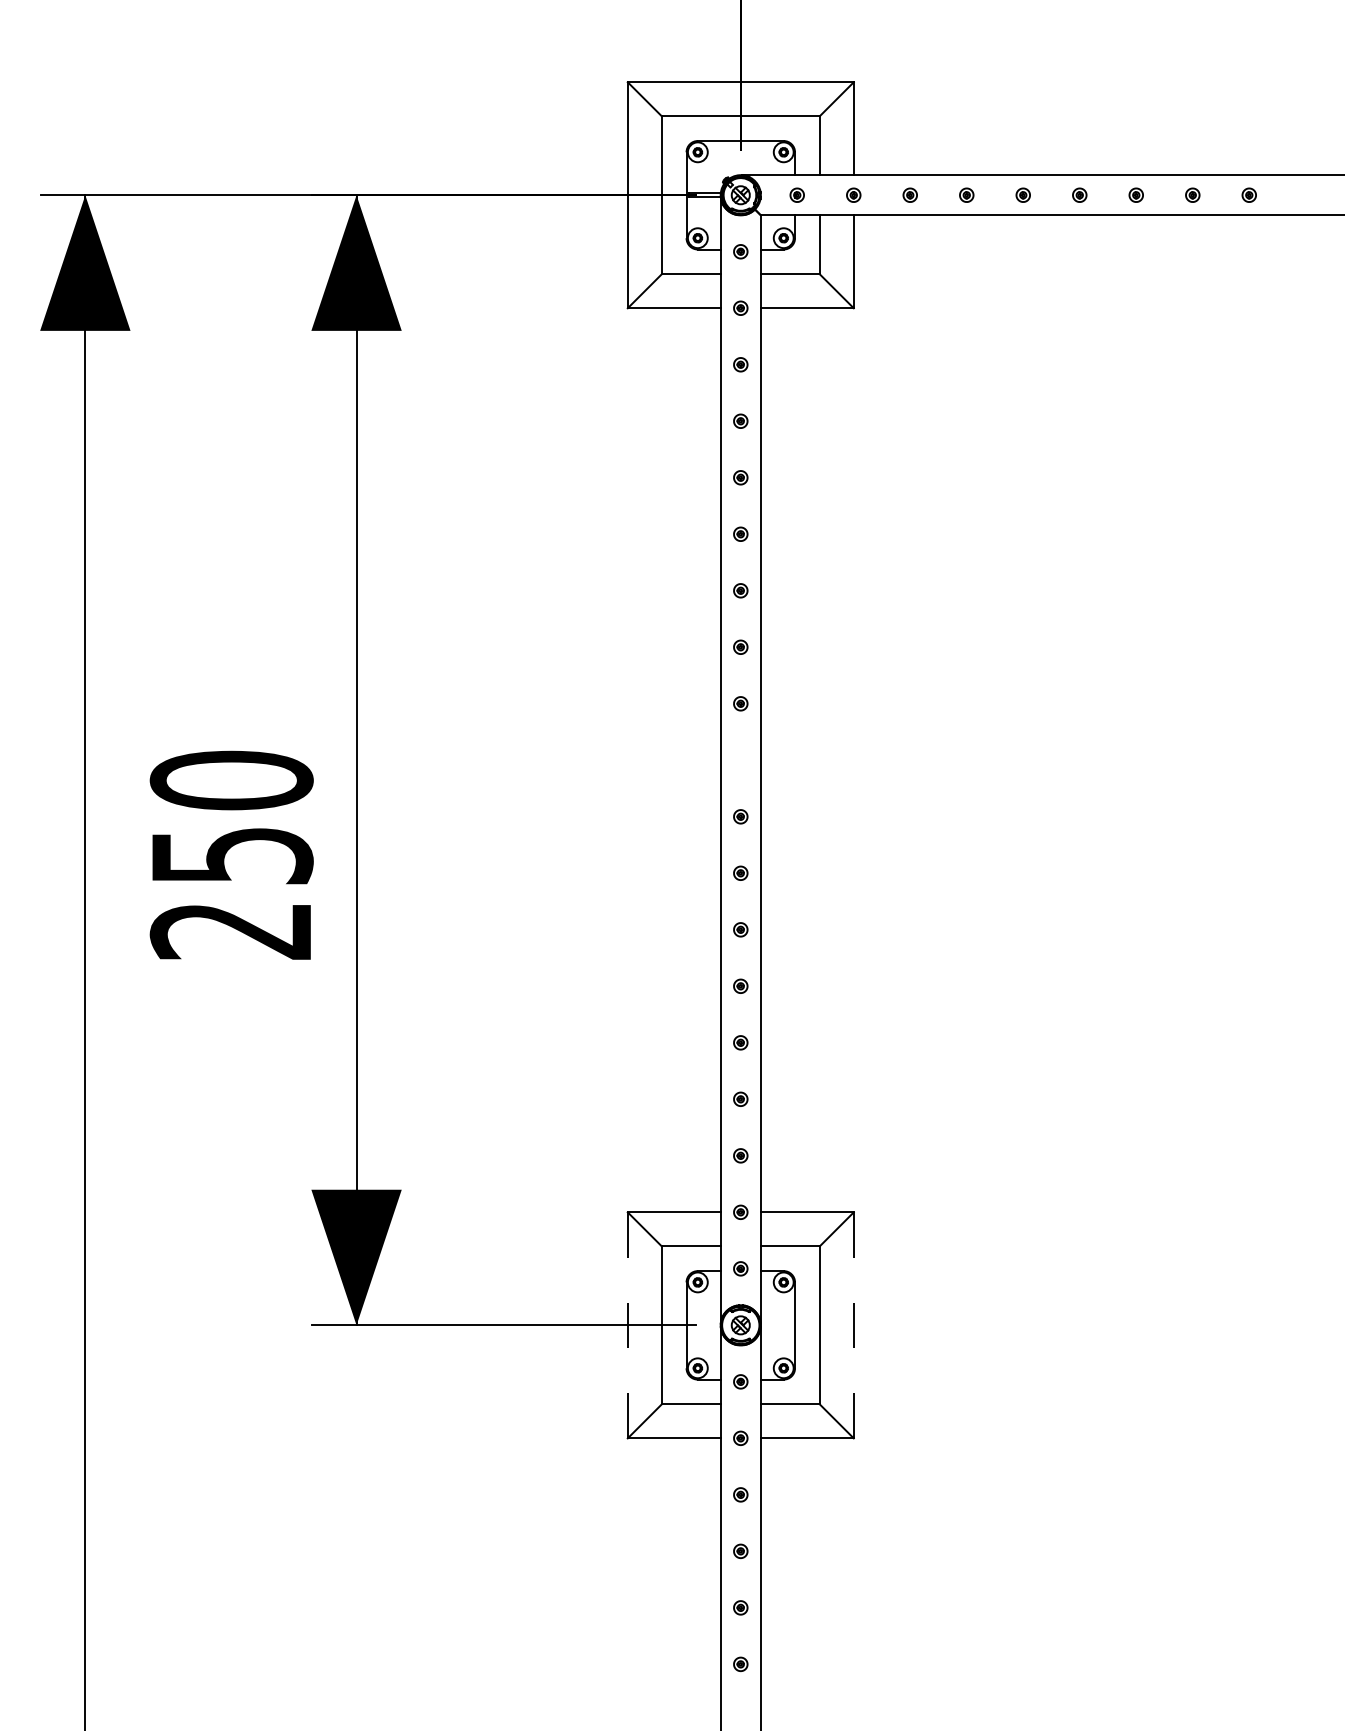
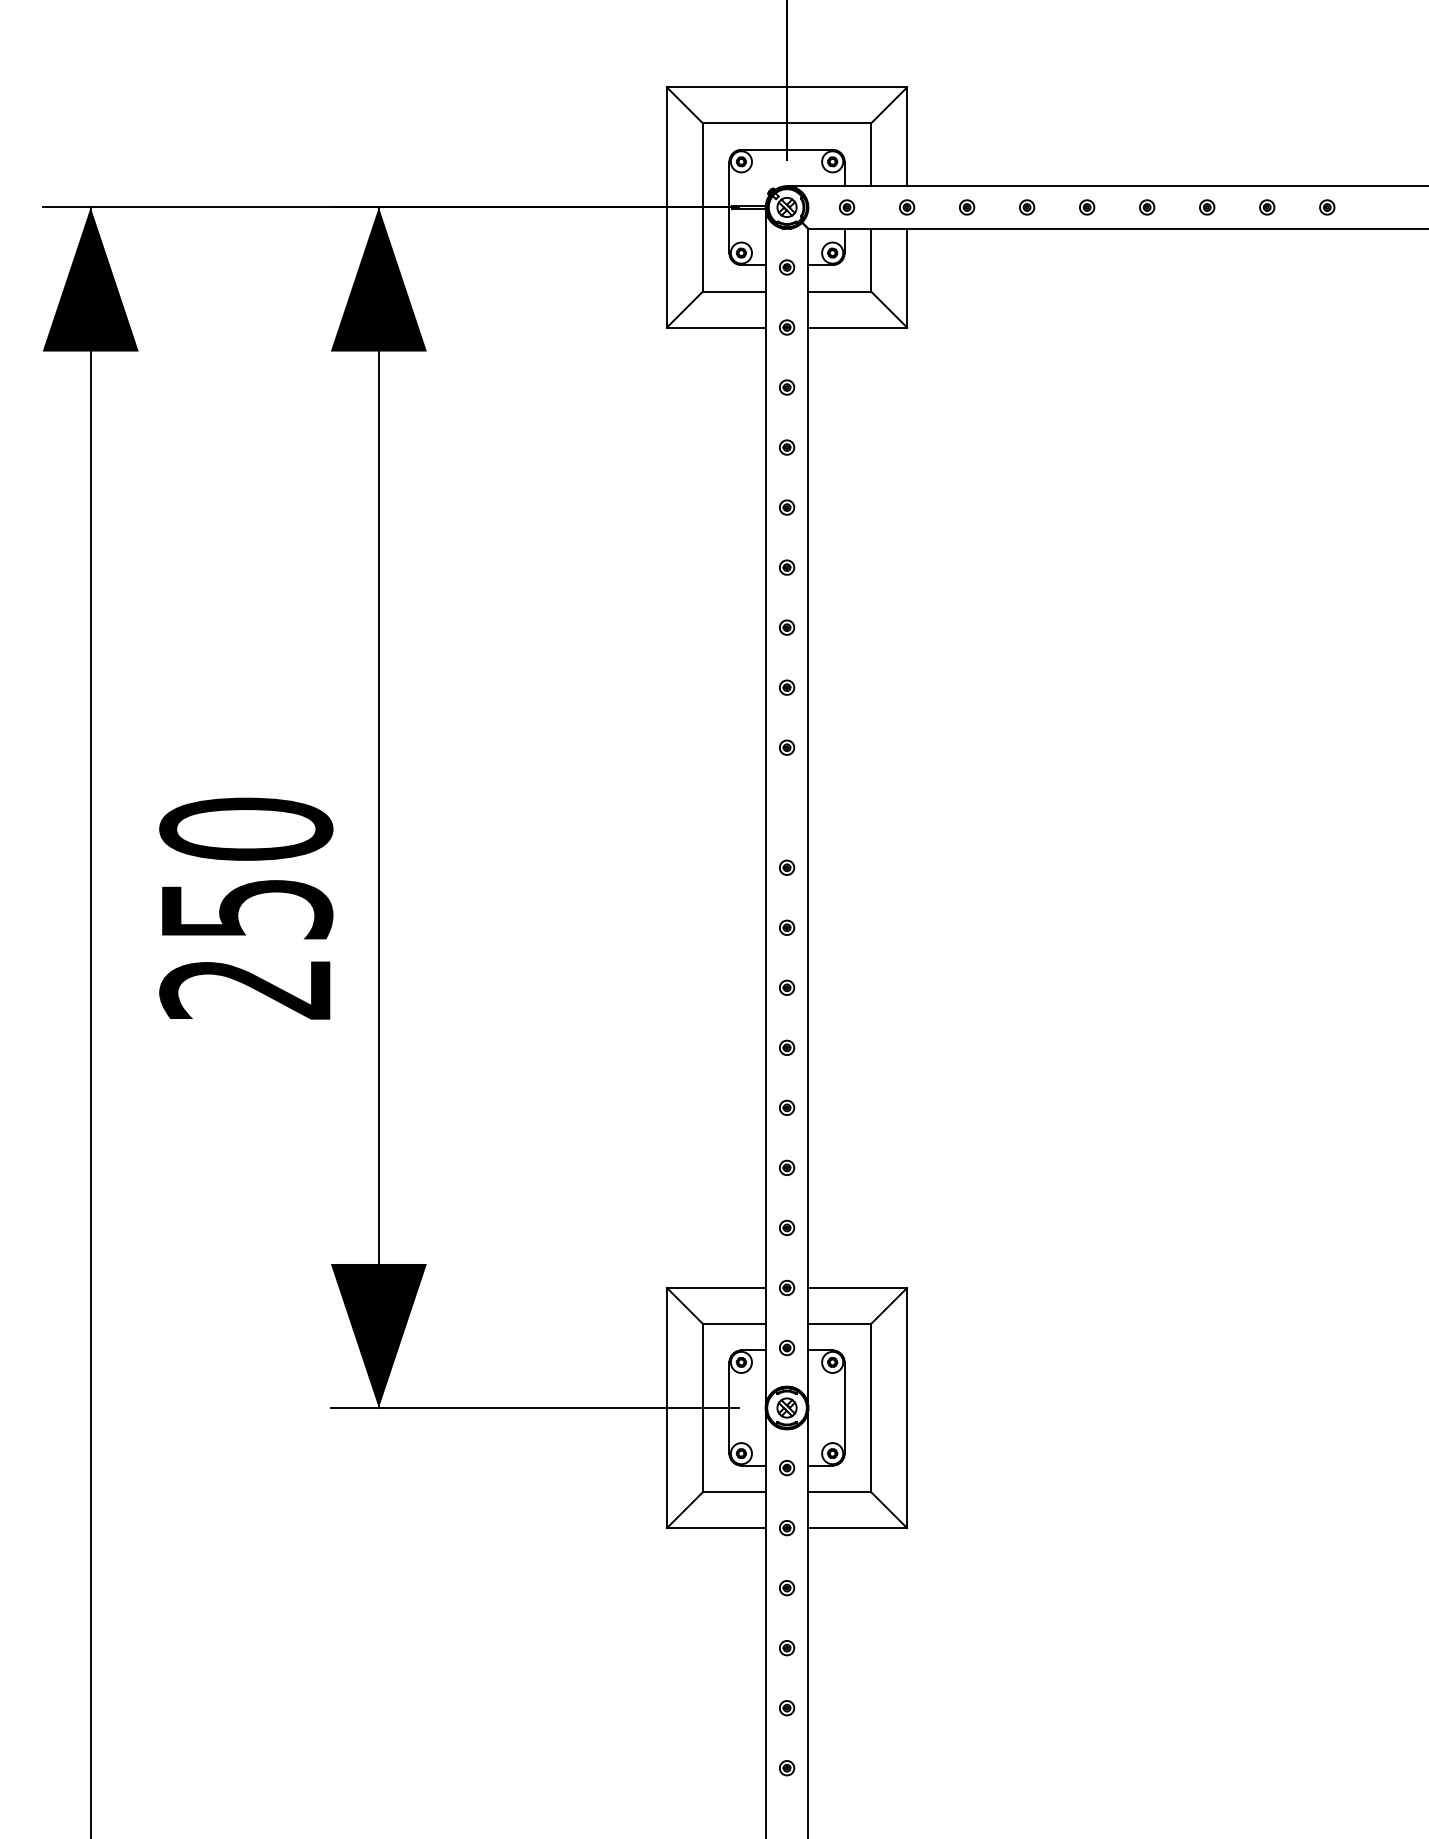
line: (854, 1324) -> (907, 1407), dashed -> solid
line: (627, 1325) -> (666, 1408), dashed -> solid

